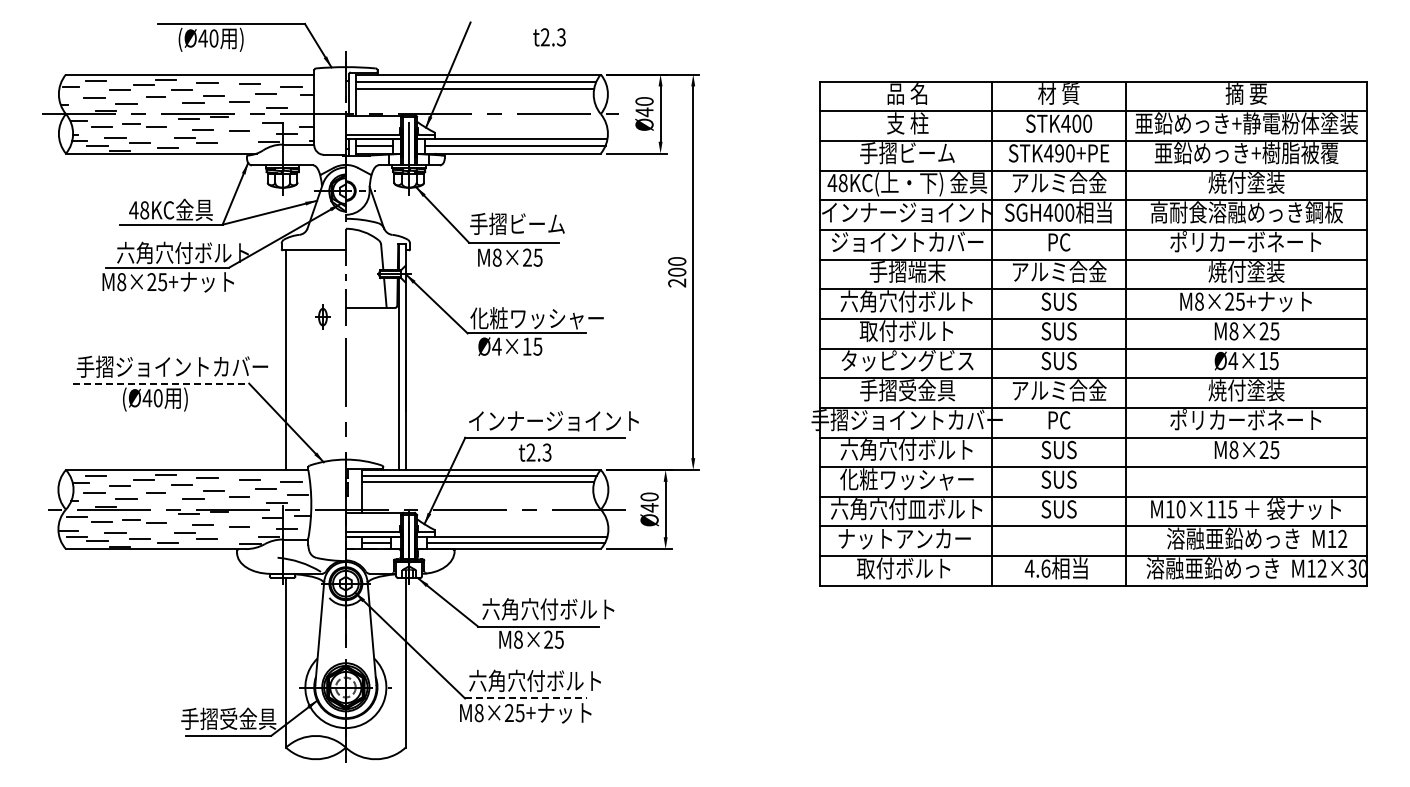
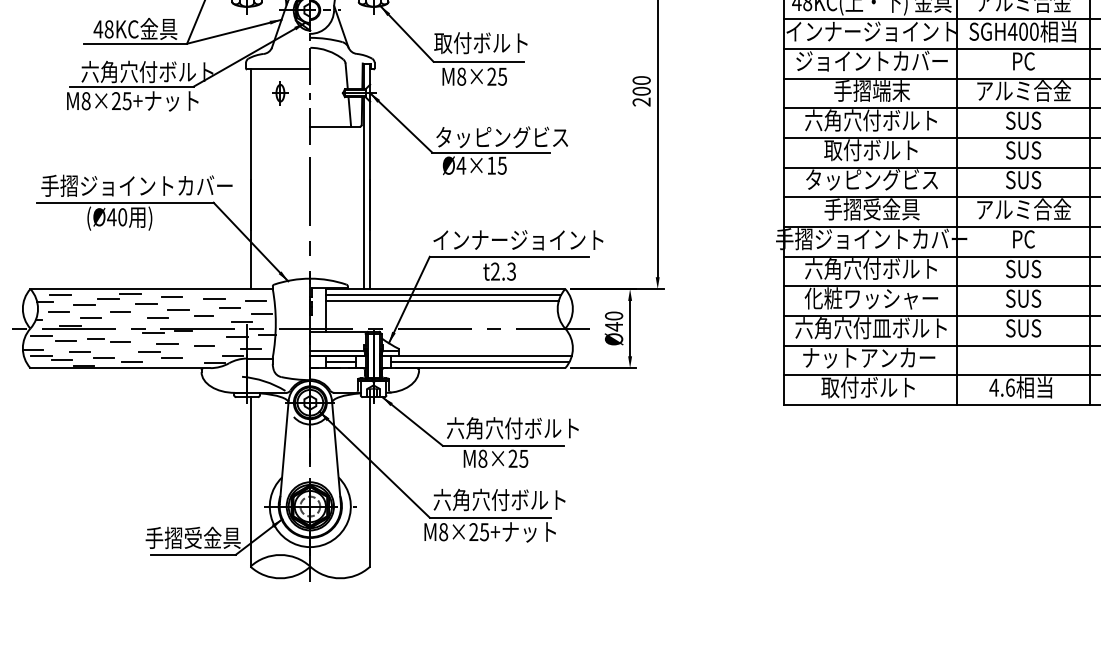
text: (516, 223) -> (480, 42), 手摺ビーム -> 取付ボルト
part: (322, 316) -> (279, 92), moved
text: (536, 318) -> (500, 137), 化粧ワッシャー -> タッピングビス
line: (161, 383) -> (125, 202), dashed -> solid
line: (525, 698) -> (489, 517), dashed -> solid

